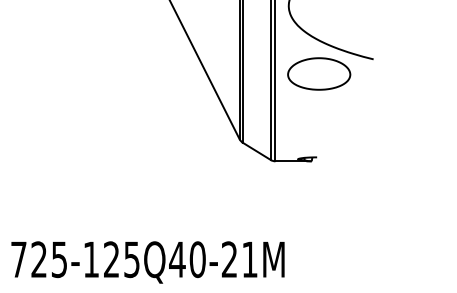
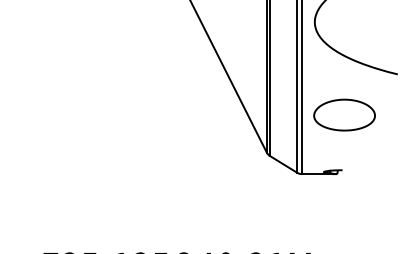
part: (319, 73) -> (344, 114), moved

